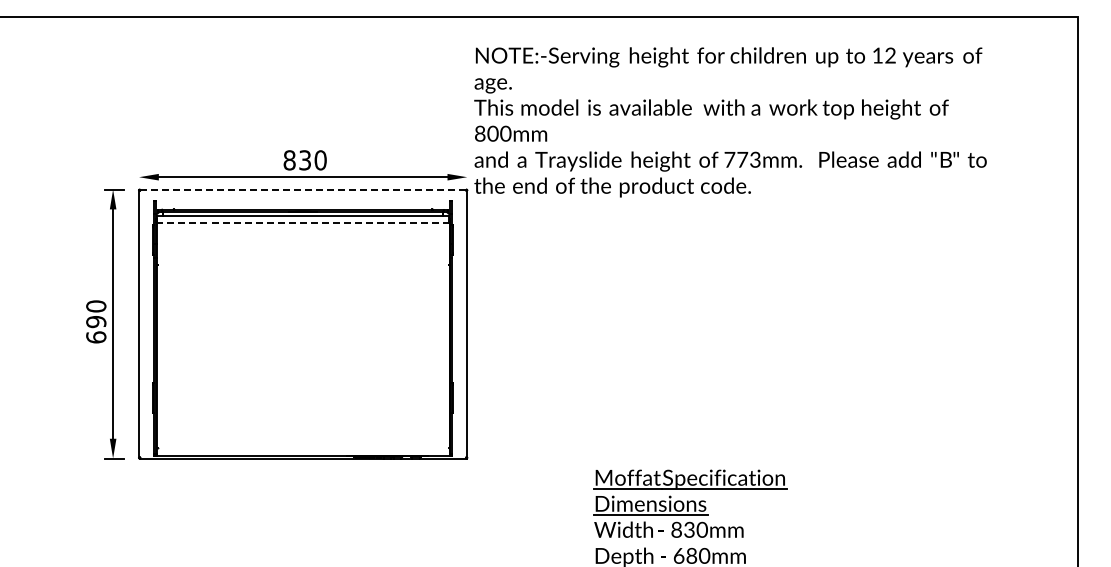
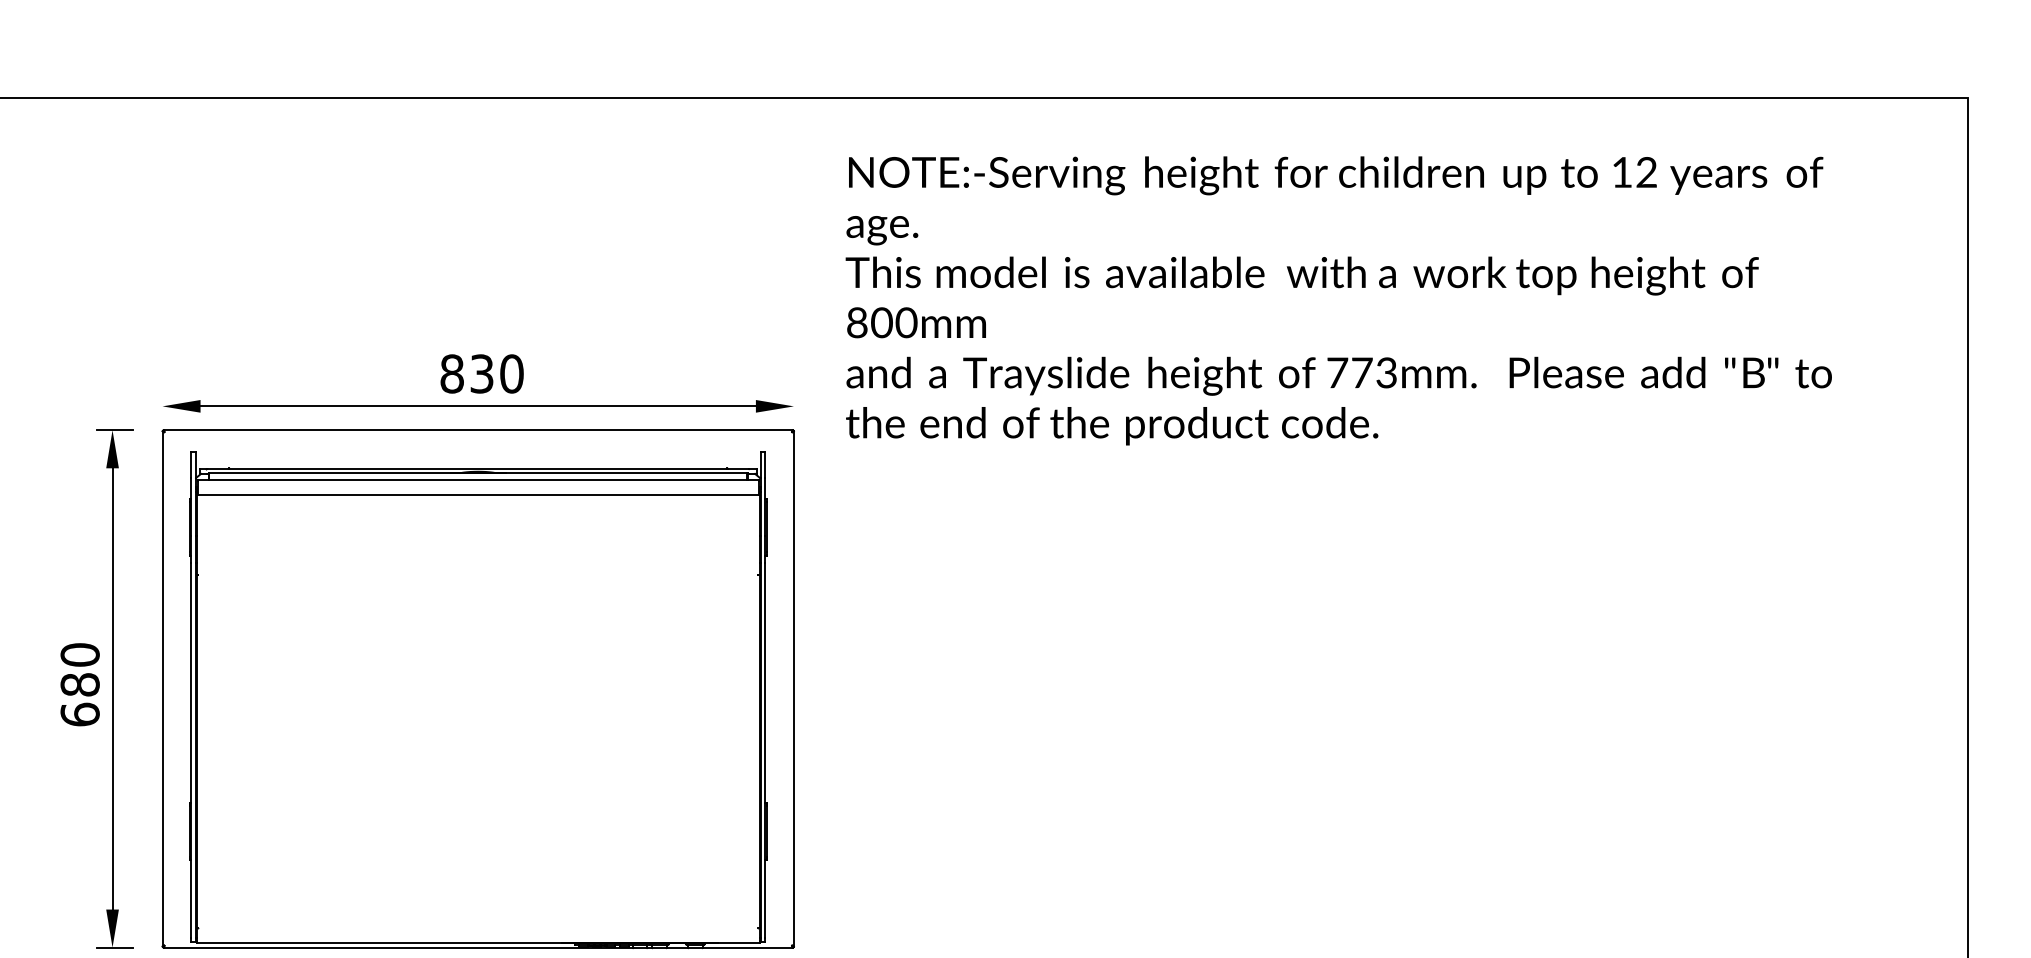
text: (730, 122) -> (1338, 301), moved
line: (303, 189) -> (478, 429), dashed -> solid
line: (302, 223) -> (476, 495), dashed -> solid
text: (96, 321) -> (80, 683), 690 -> 680

